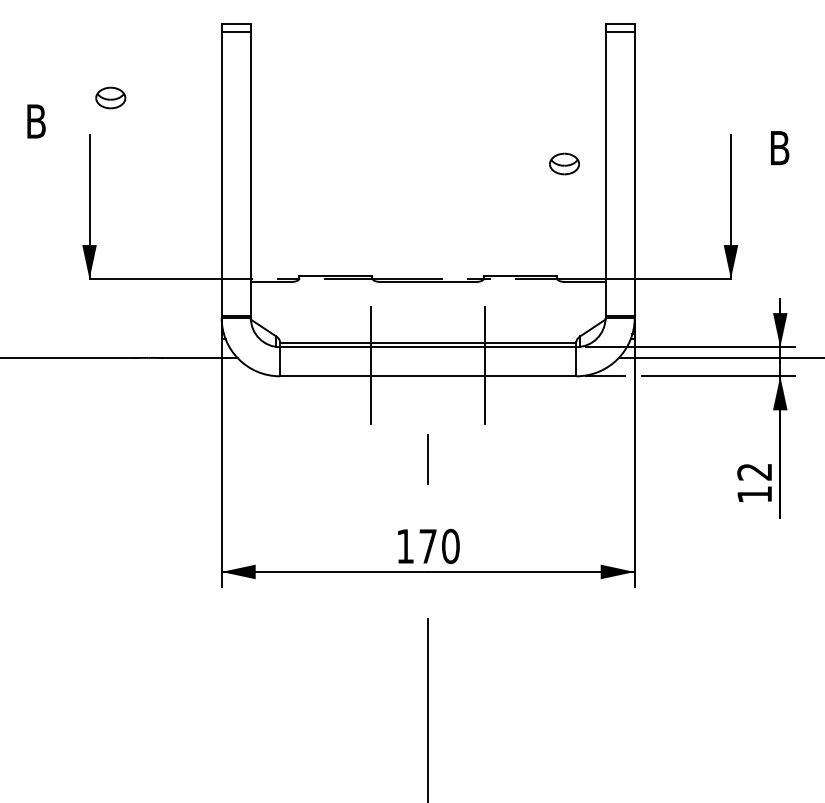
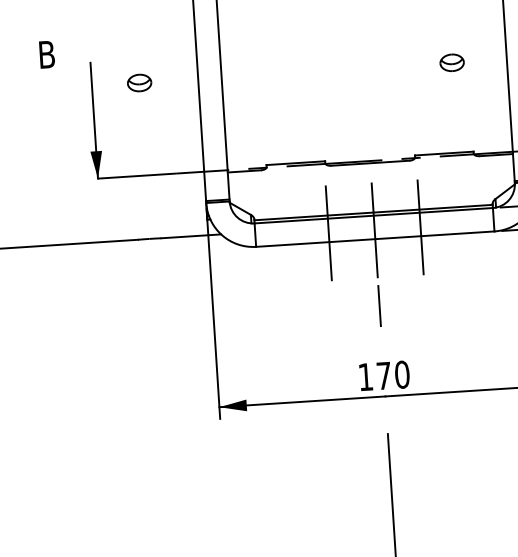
part: (110, 97) -> (139, 82), moved
part: (564, 163) -> (452, 62), moved
line: (428, 361) -> (374, 227), added

